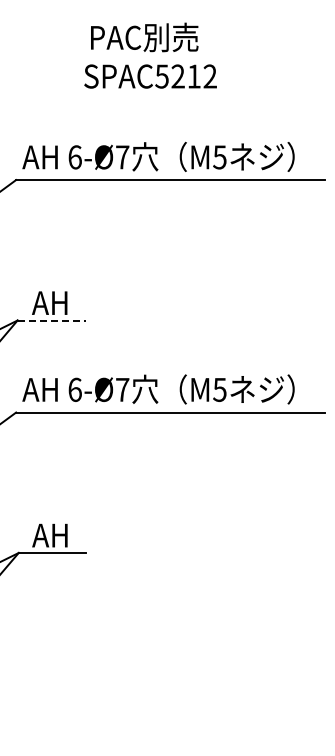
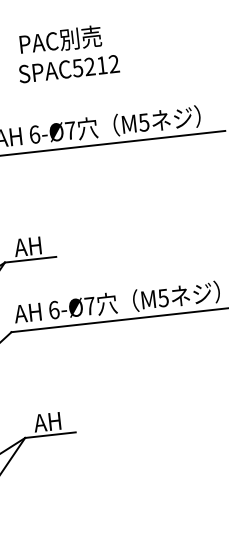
text: (144, 37) -> (60, 40), moved
text: (150, 76) -> (69, 69), moved
line: (51, 320) -> (30, 259), dashed -> solid

